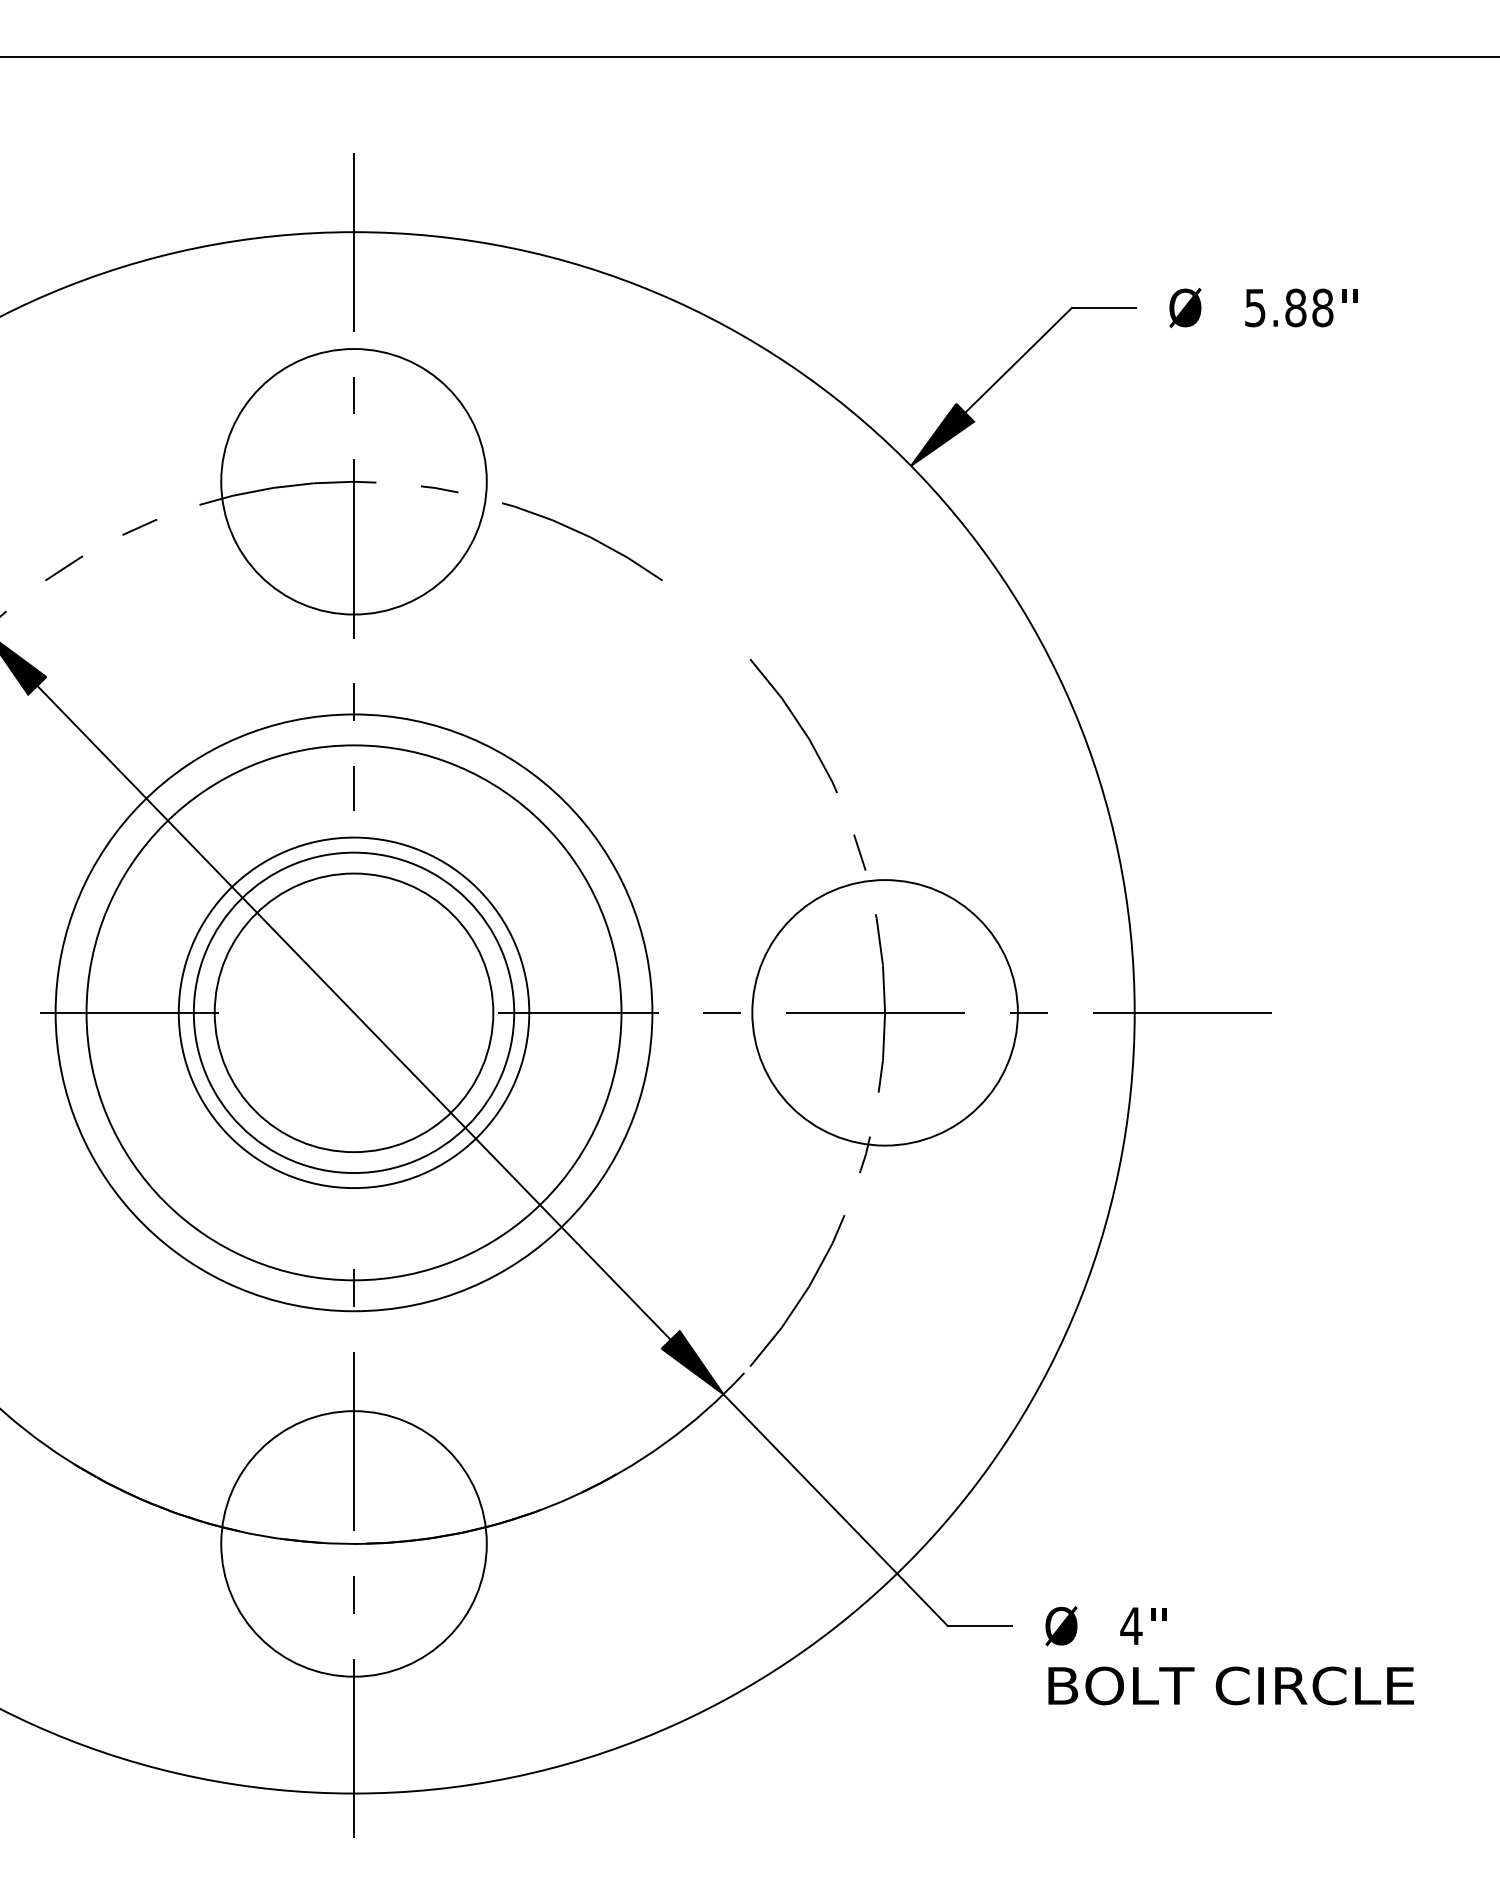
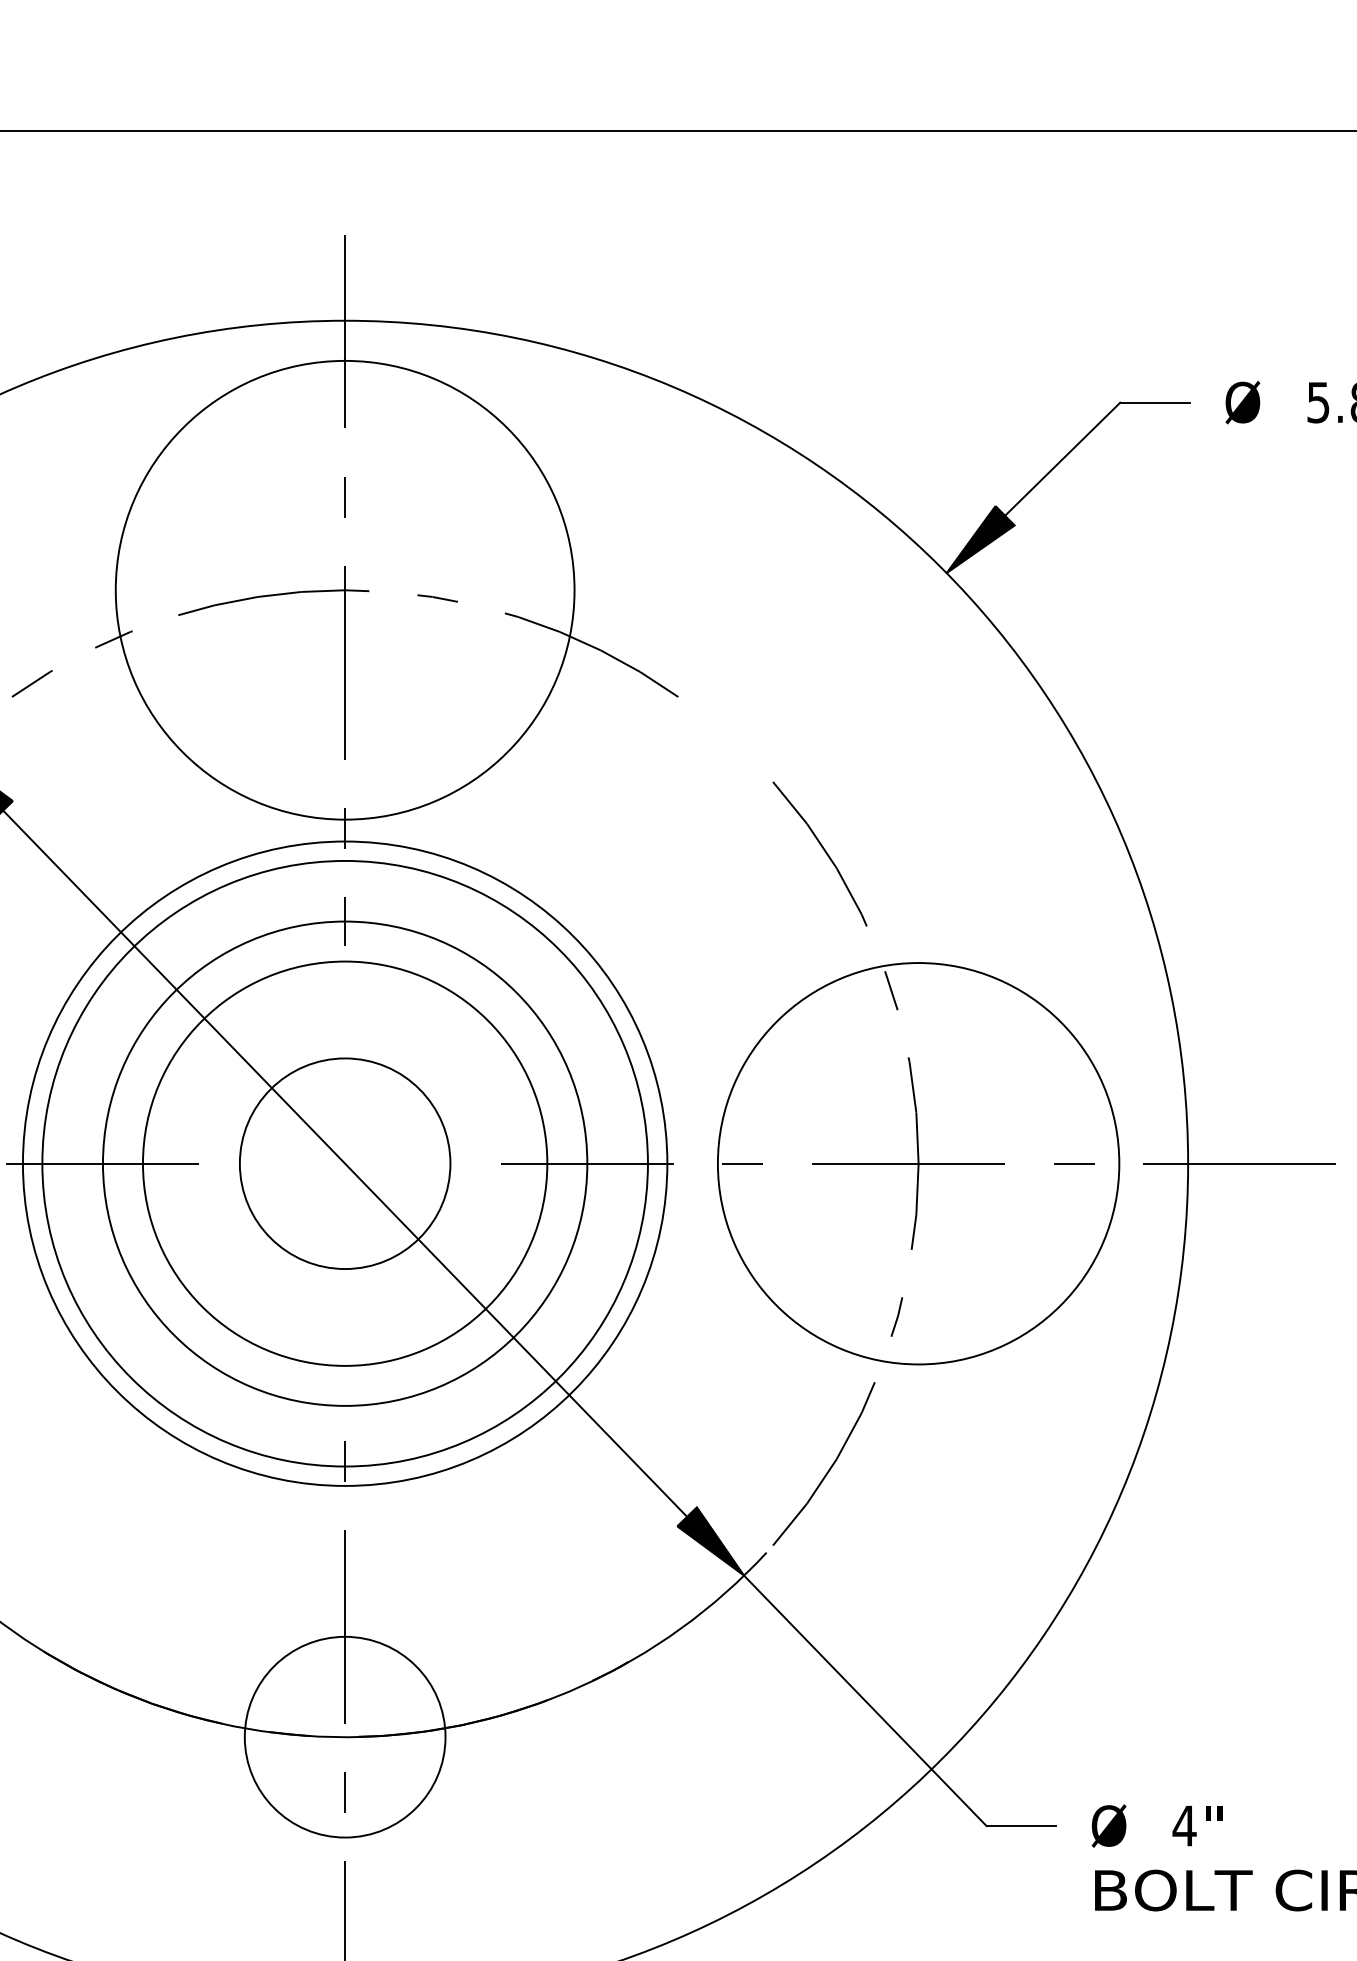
circle: (353, 481) -> (344, 589), size x1.6
circle: (353, 1012) -> (344, 1163), size x0.7
circle: (353, 1012) -> (344, 1163), size x0.7
circle: (353, 1012) -> (344, 1163), size x1.4
circle: (353, 1012) -> (344, 1163), size x1.6
circle: (884, 1012) -> (917, 1163), size x1.4
circle: (353, 1543) -> (344, 1736), size x0.7

